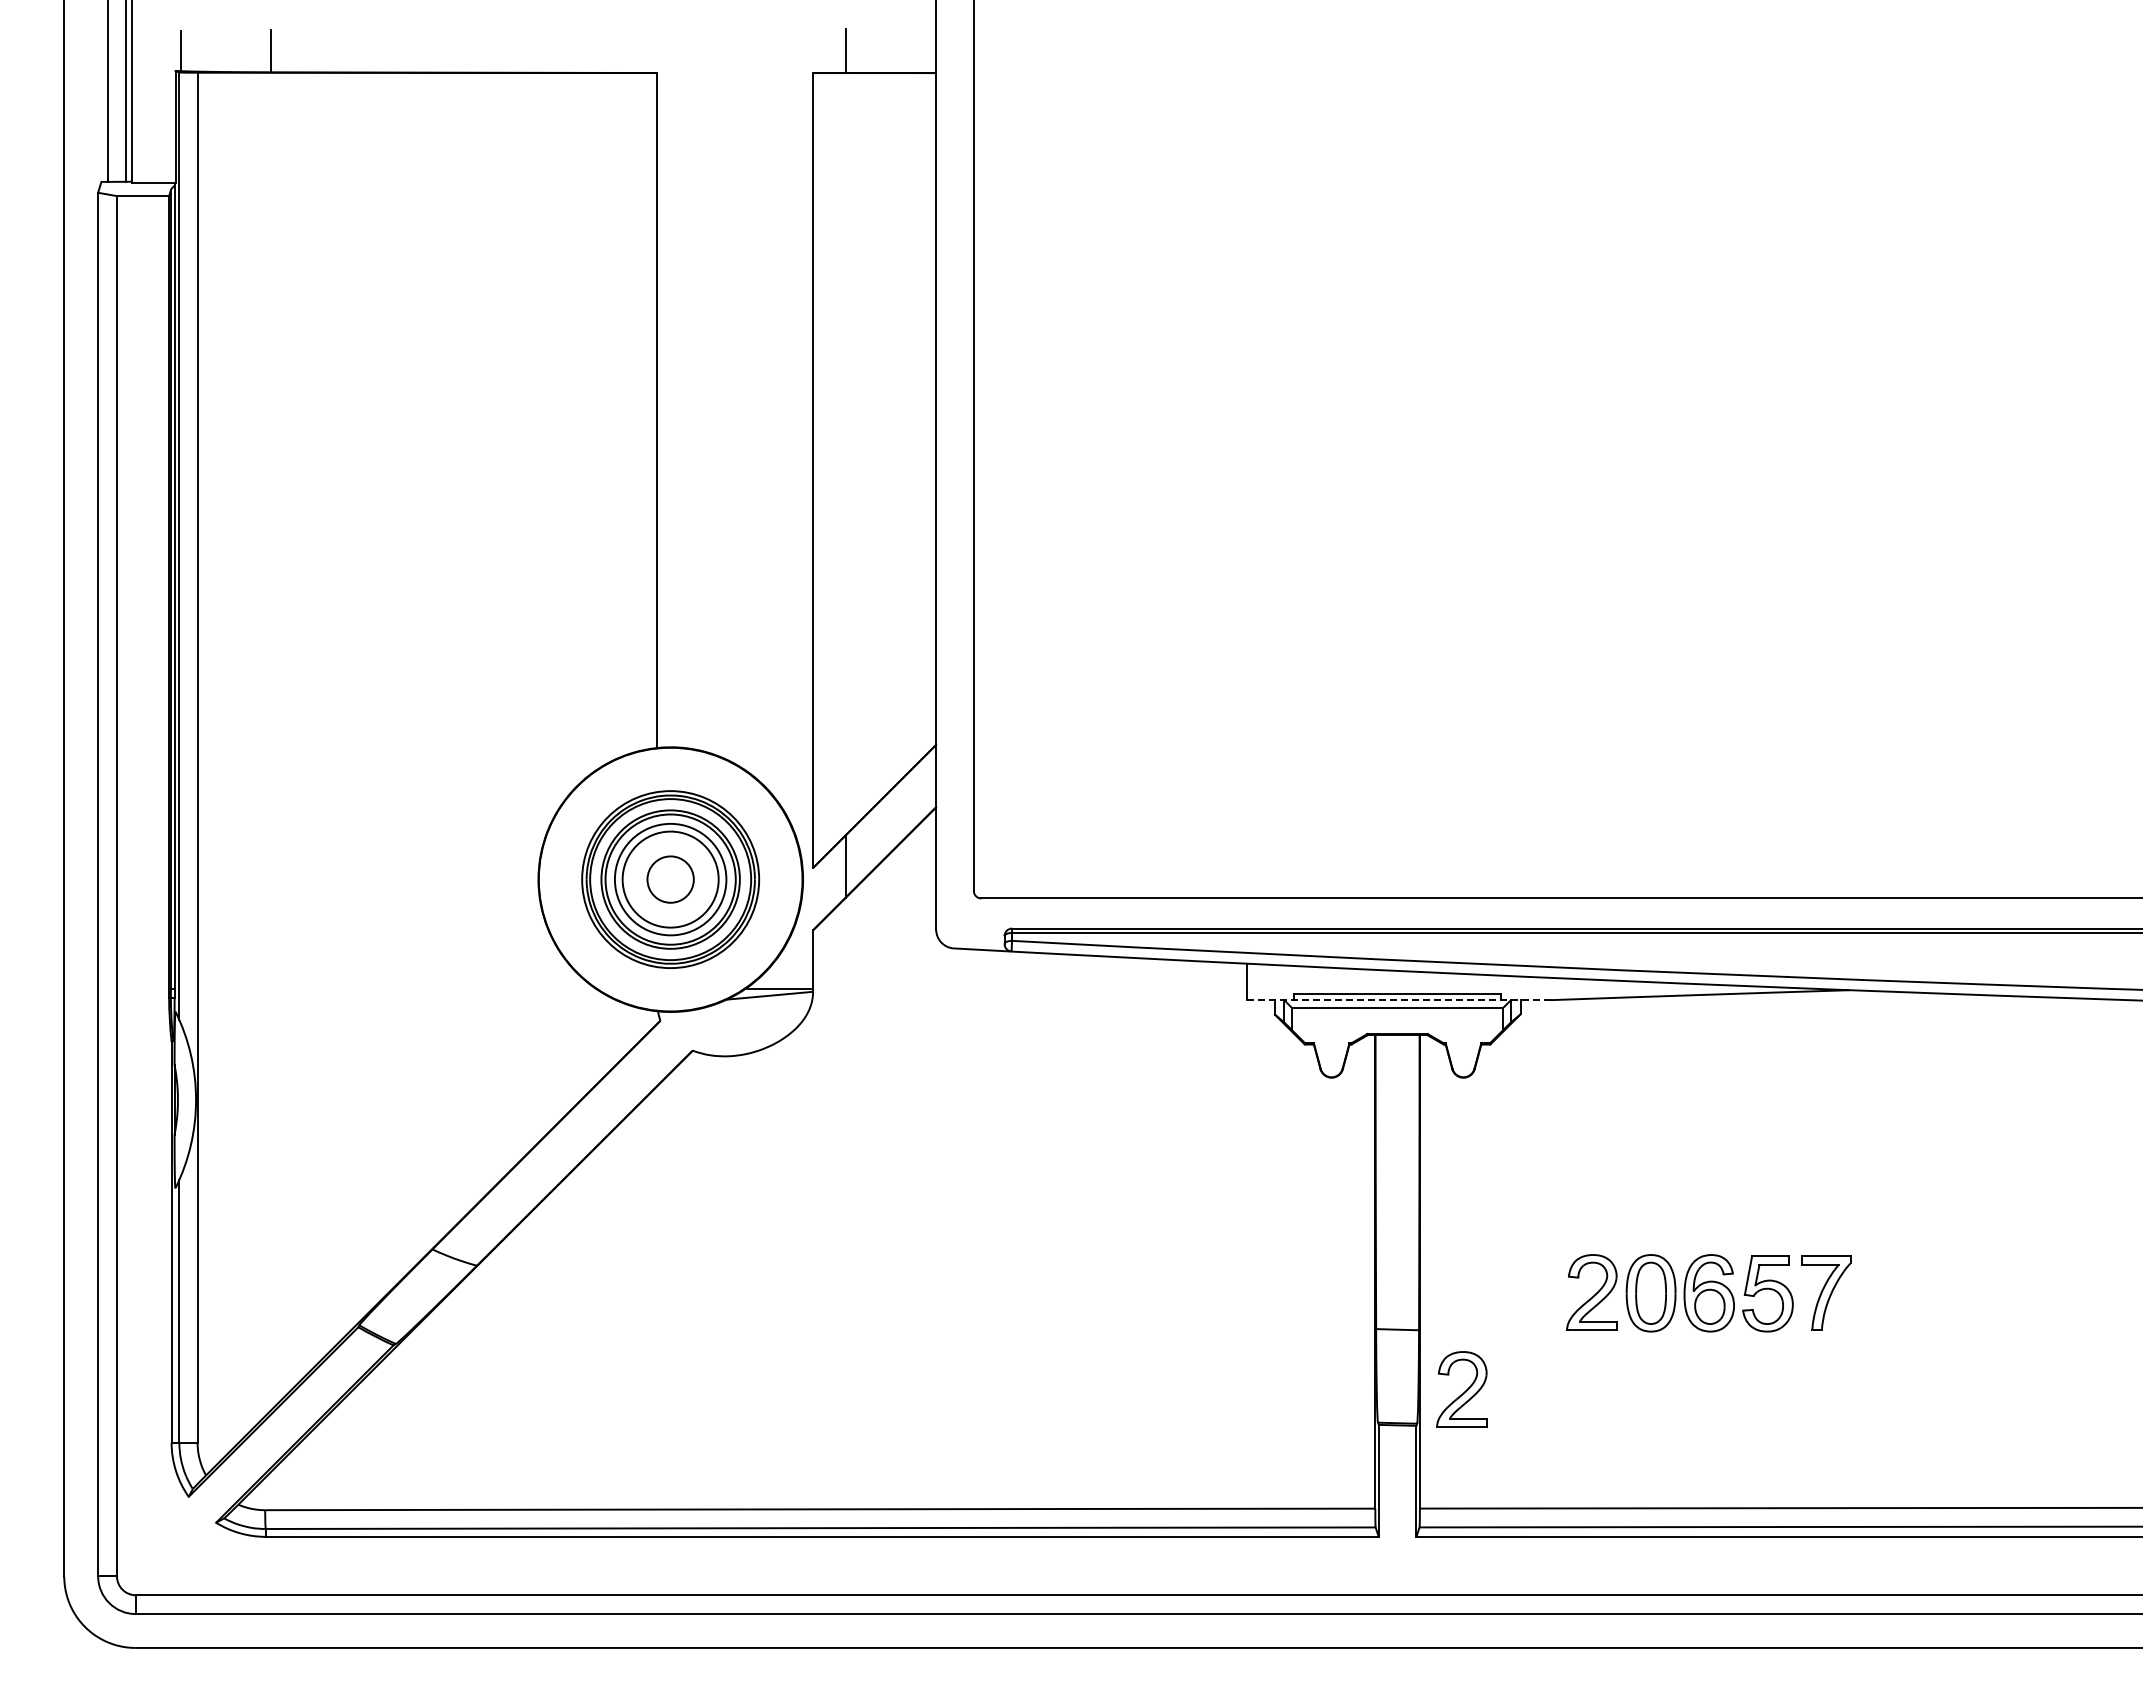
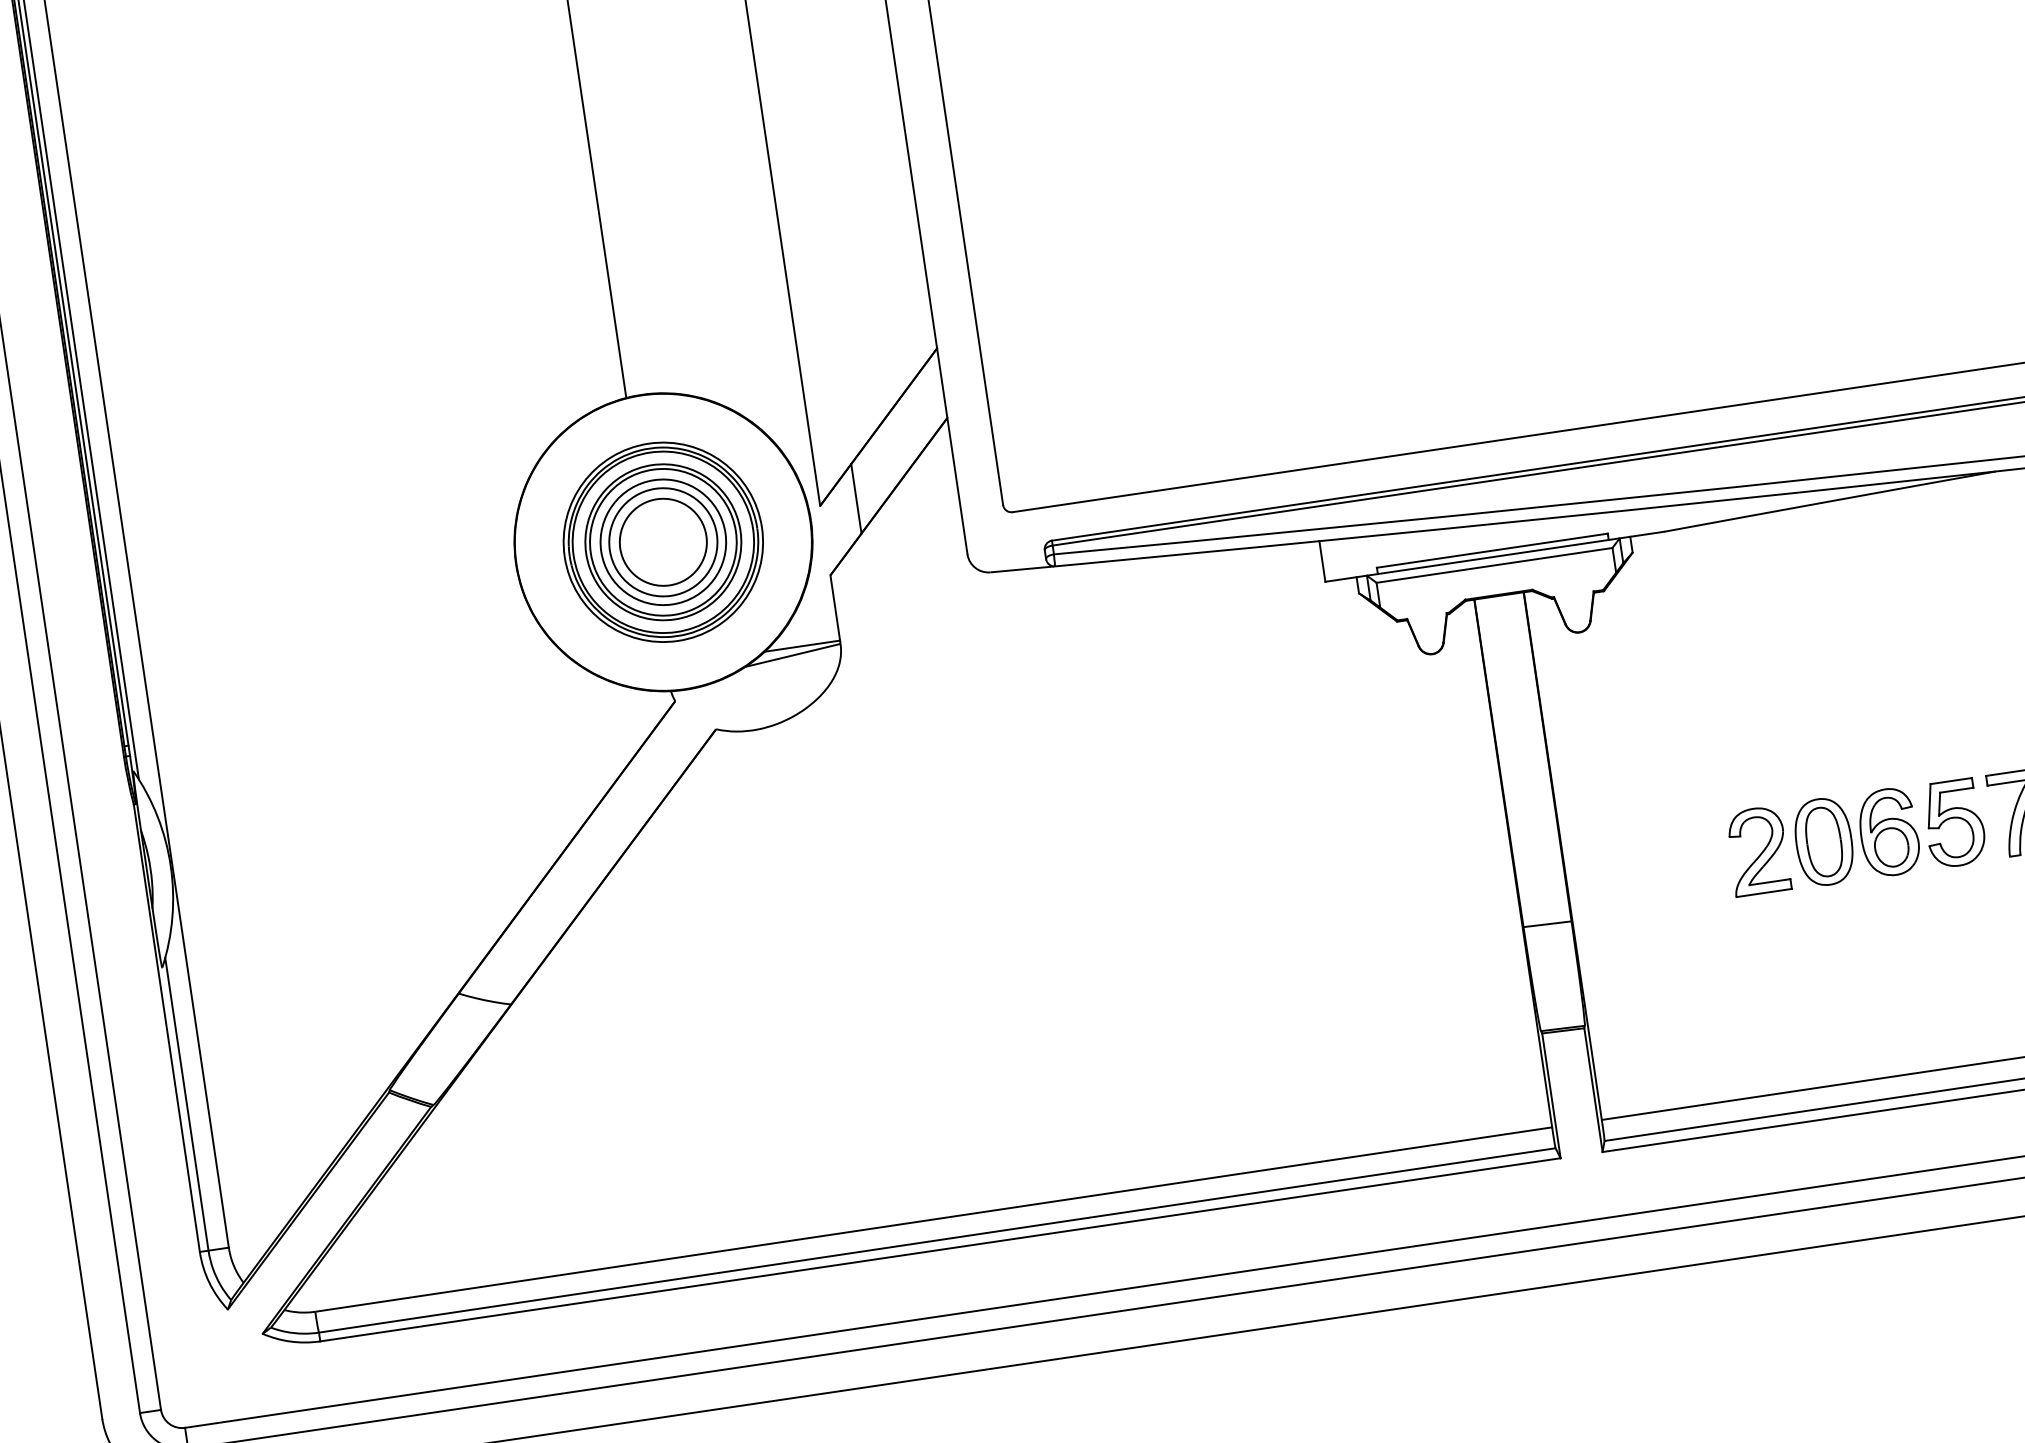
circle: (670, 879) -> (663, 542), size x1.67
line: (1398, 1000) -> (1494, 557), dashed -> solid
part: (1461, 1389) -> (1628, 980), removed

